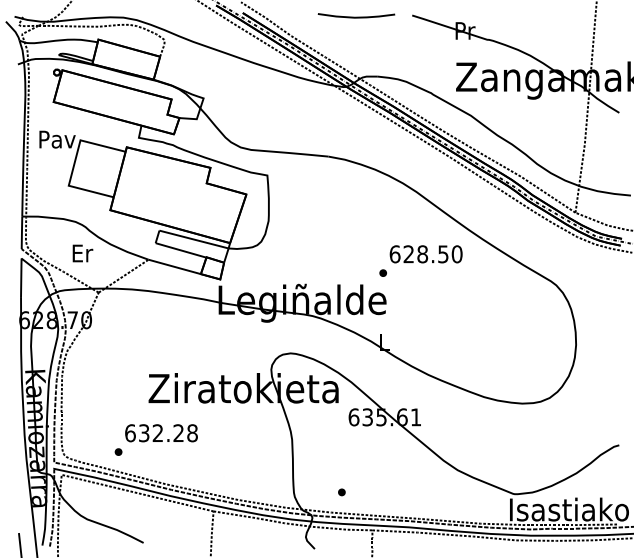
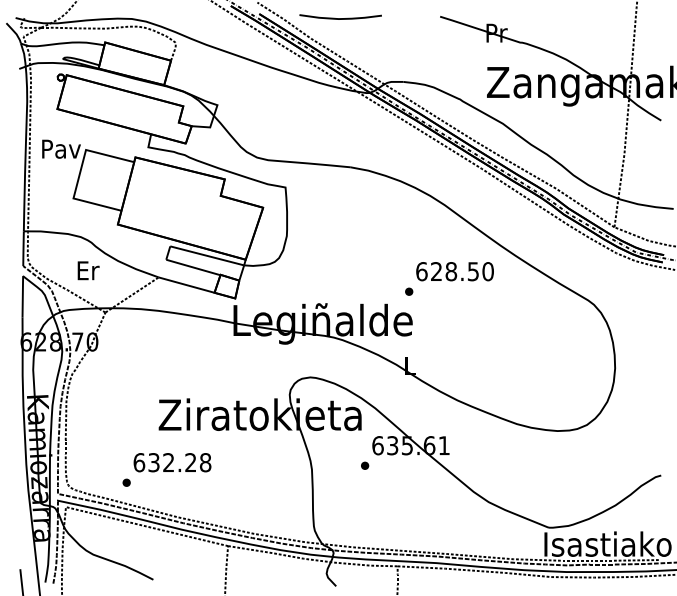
curve: (356, 17) -> (340, 18), moved
part: (342, 492) -> (365, 465), moved

